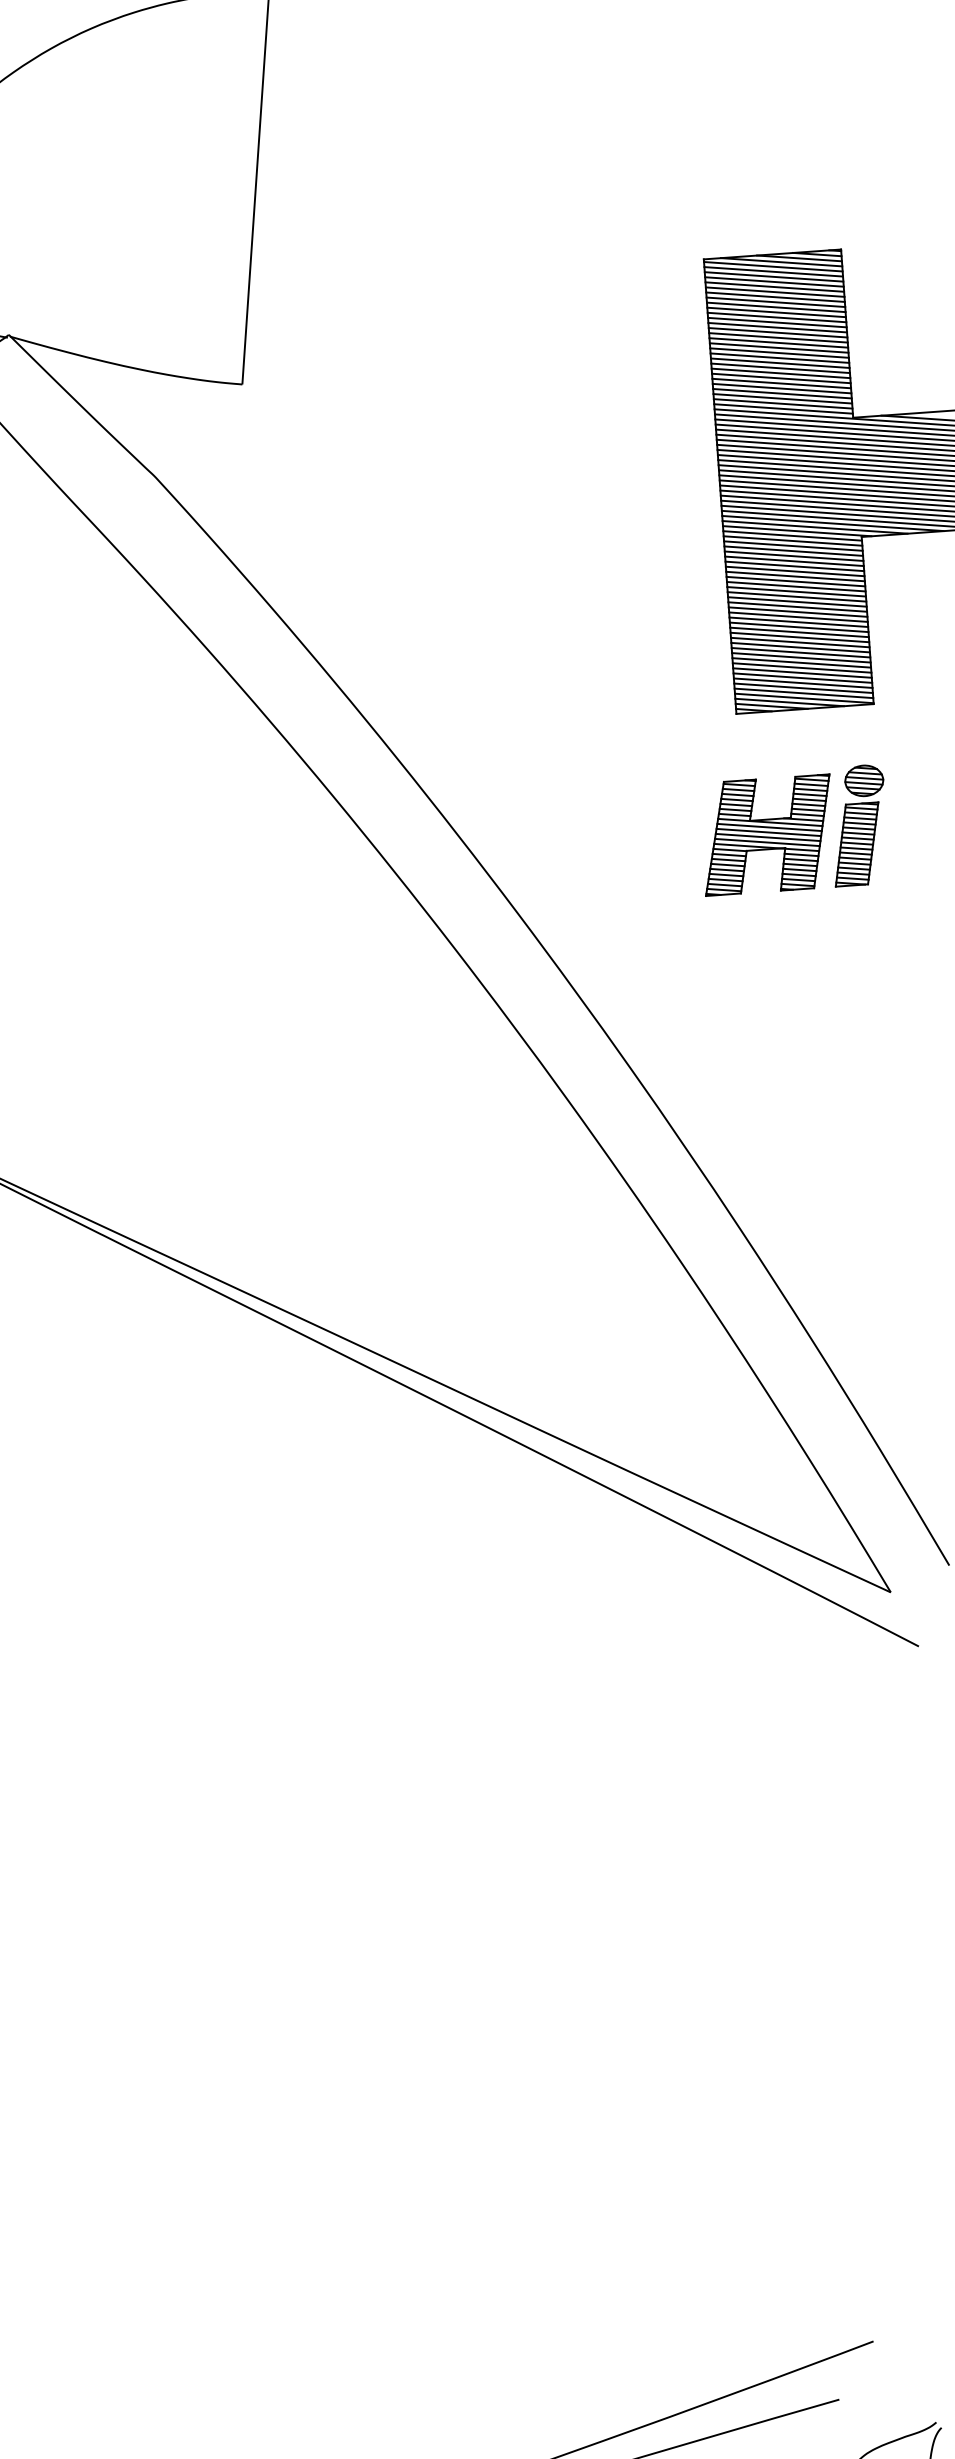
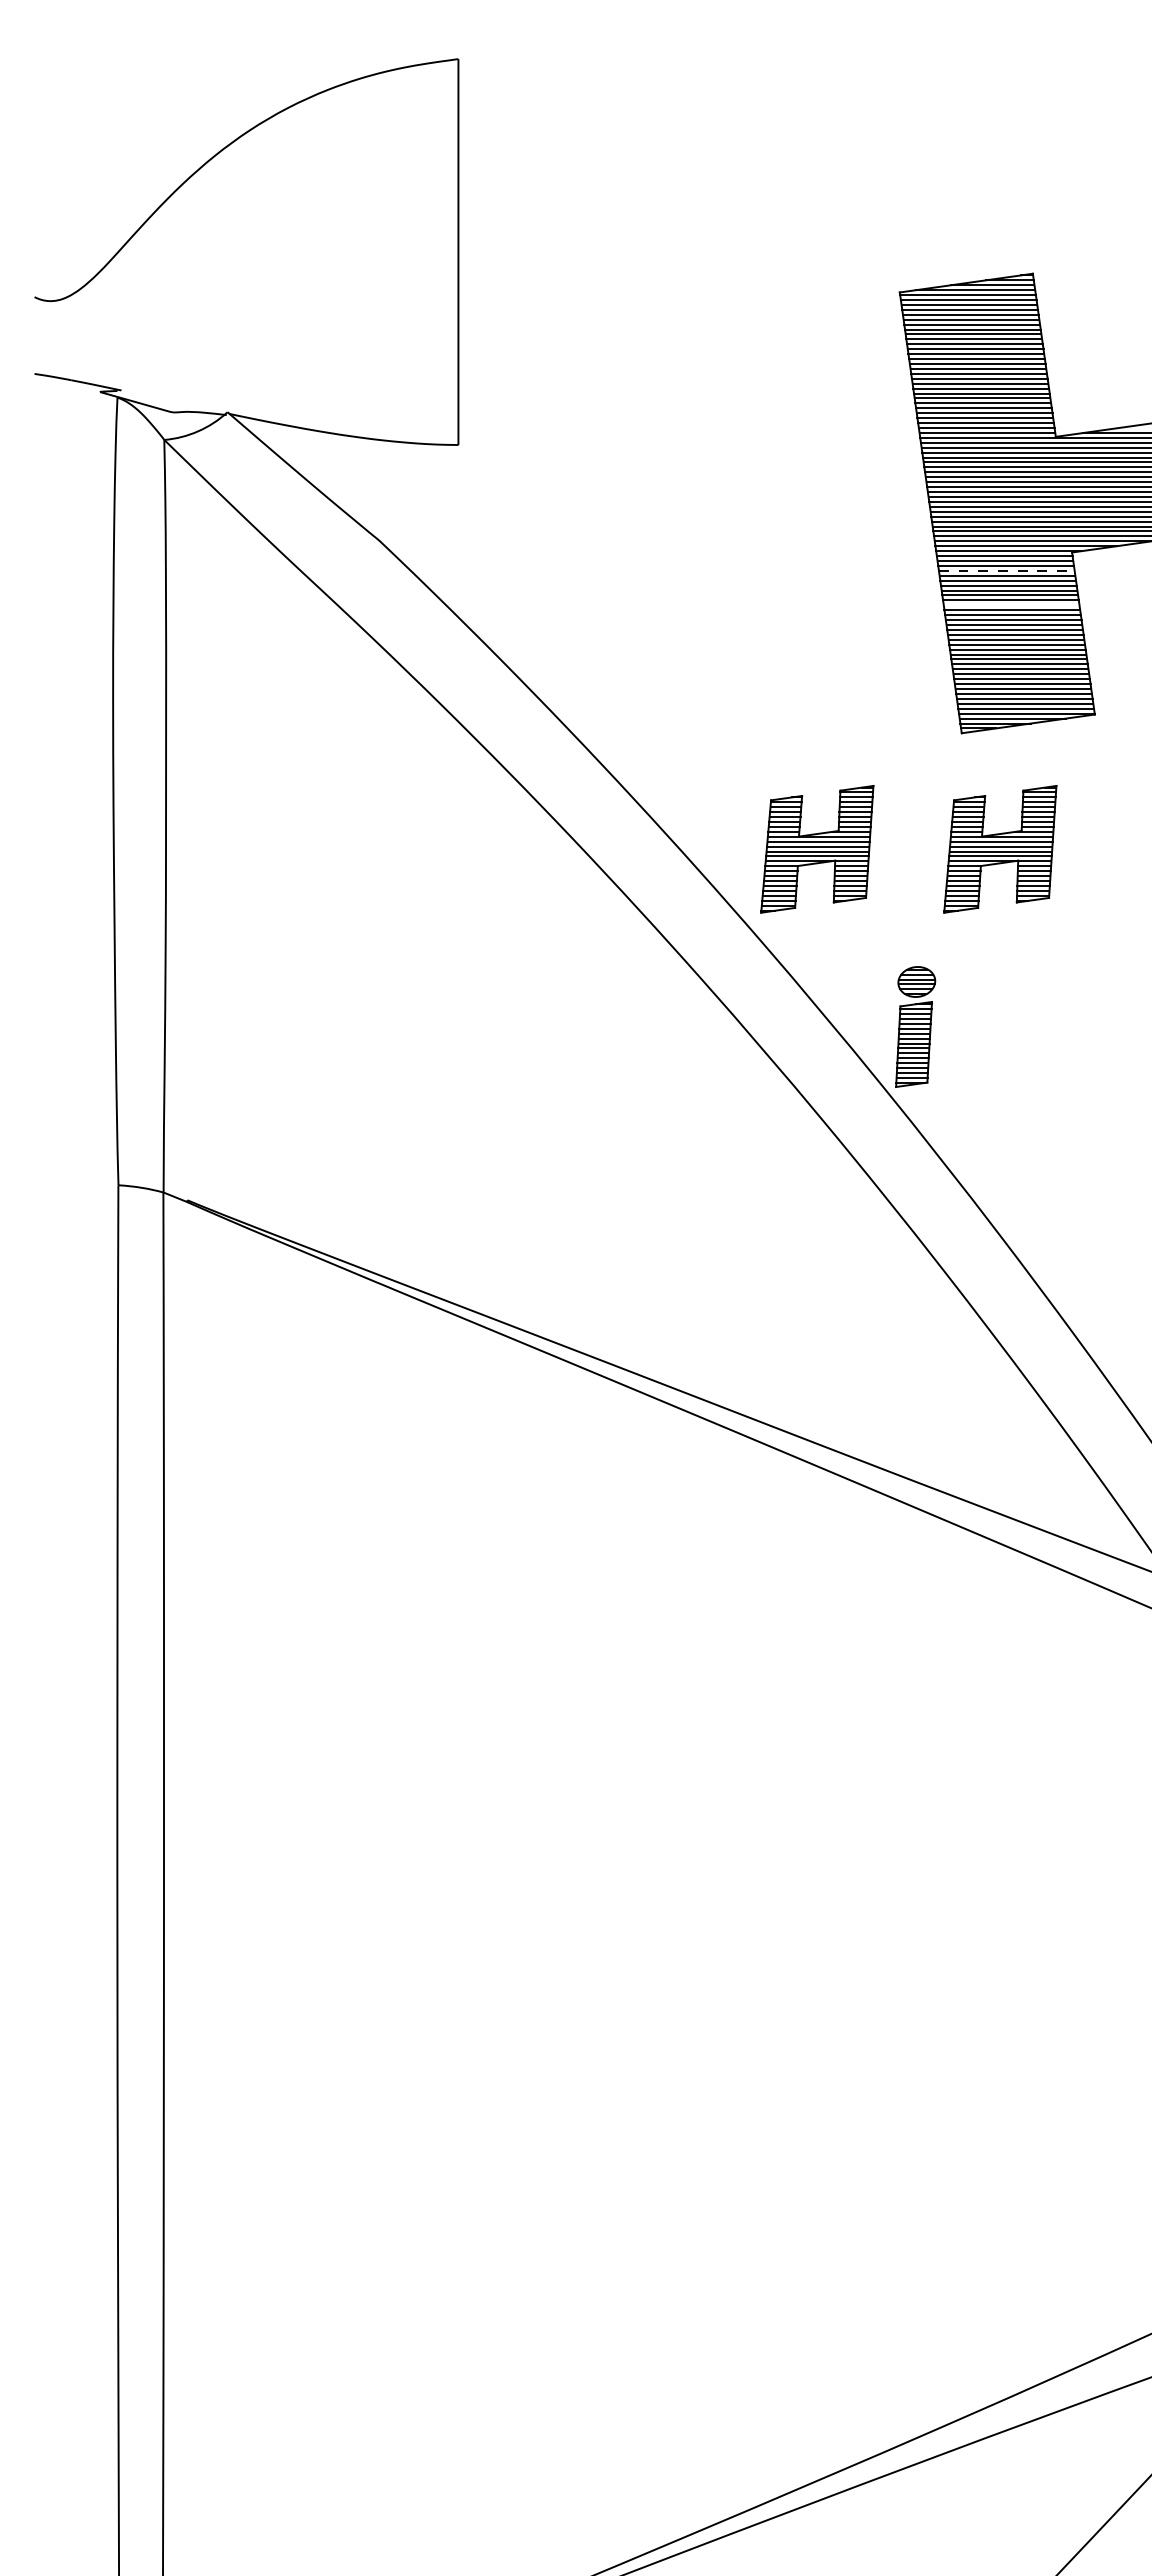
line: (793, 550) -> (1006, 570), solid -> dashed
line: (796, 586) -> (1011, 605), removed
part: (580, 822) -> (817, 849), added
part: (859, 826) -> (915, 1026), moved

